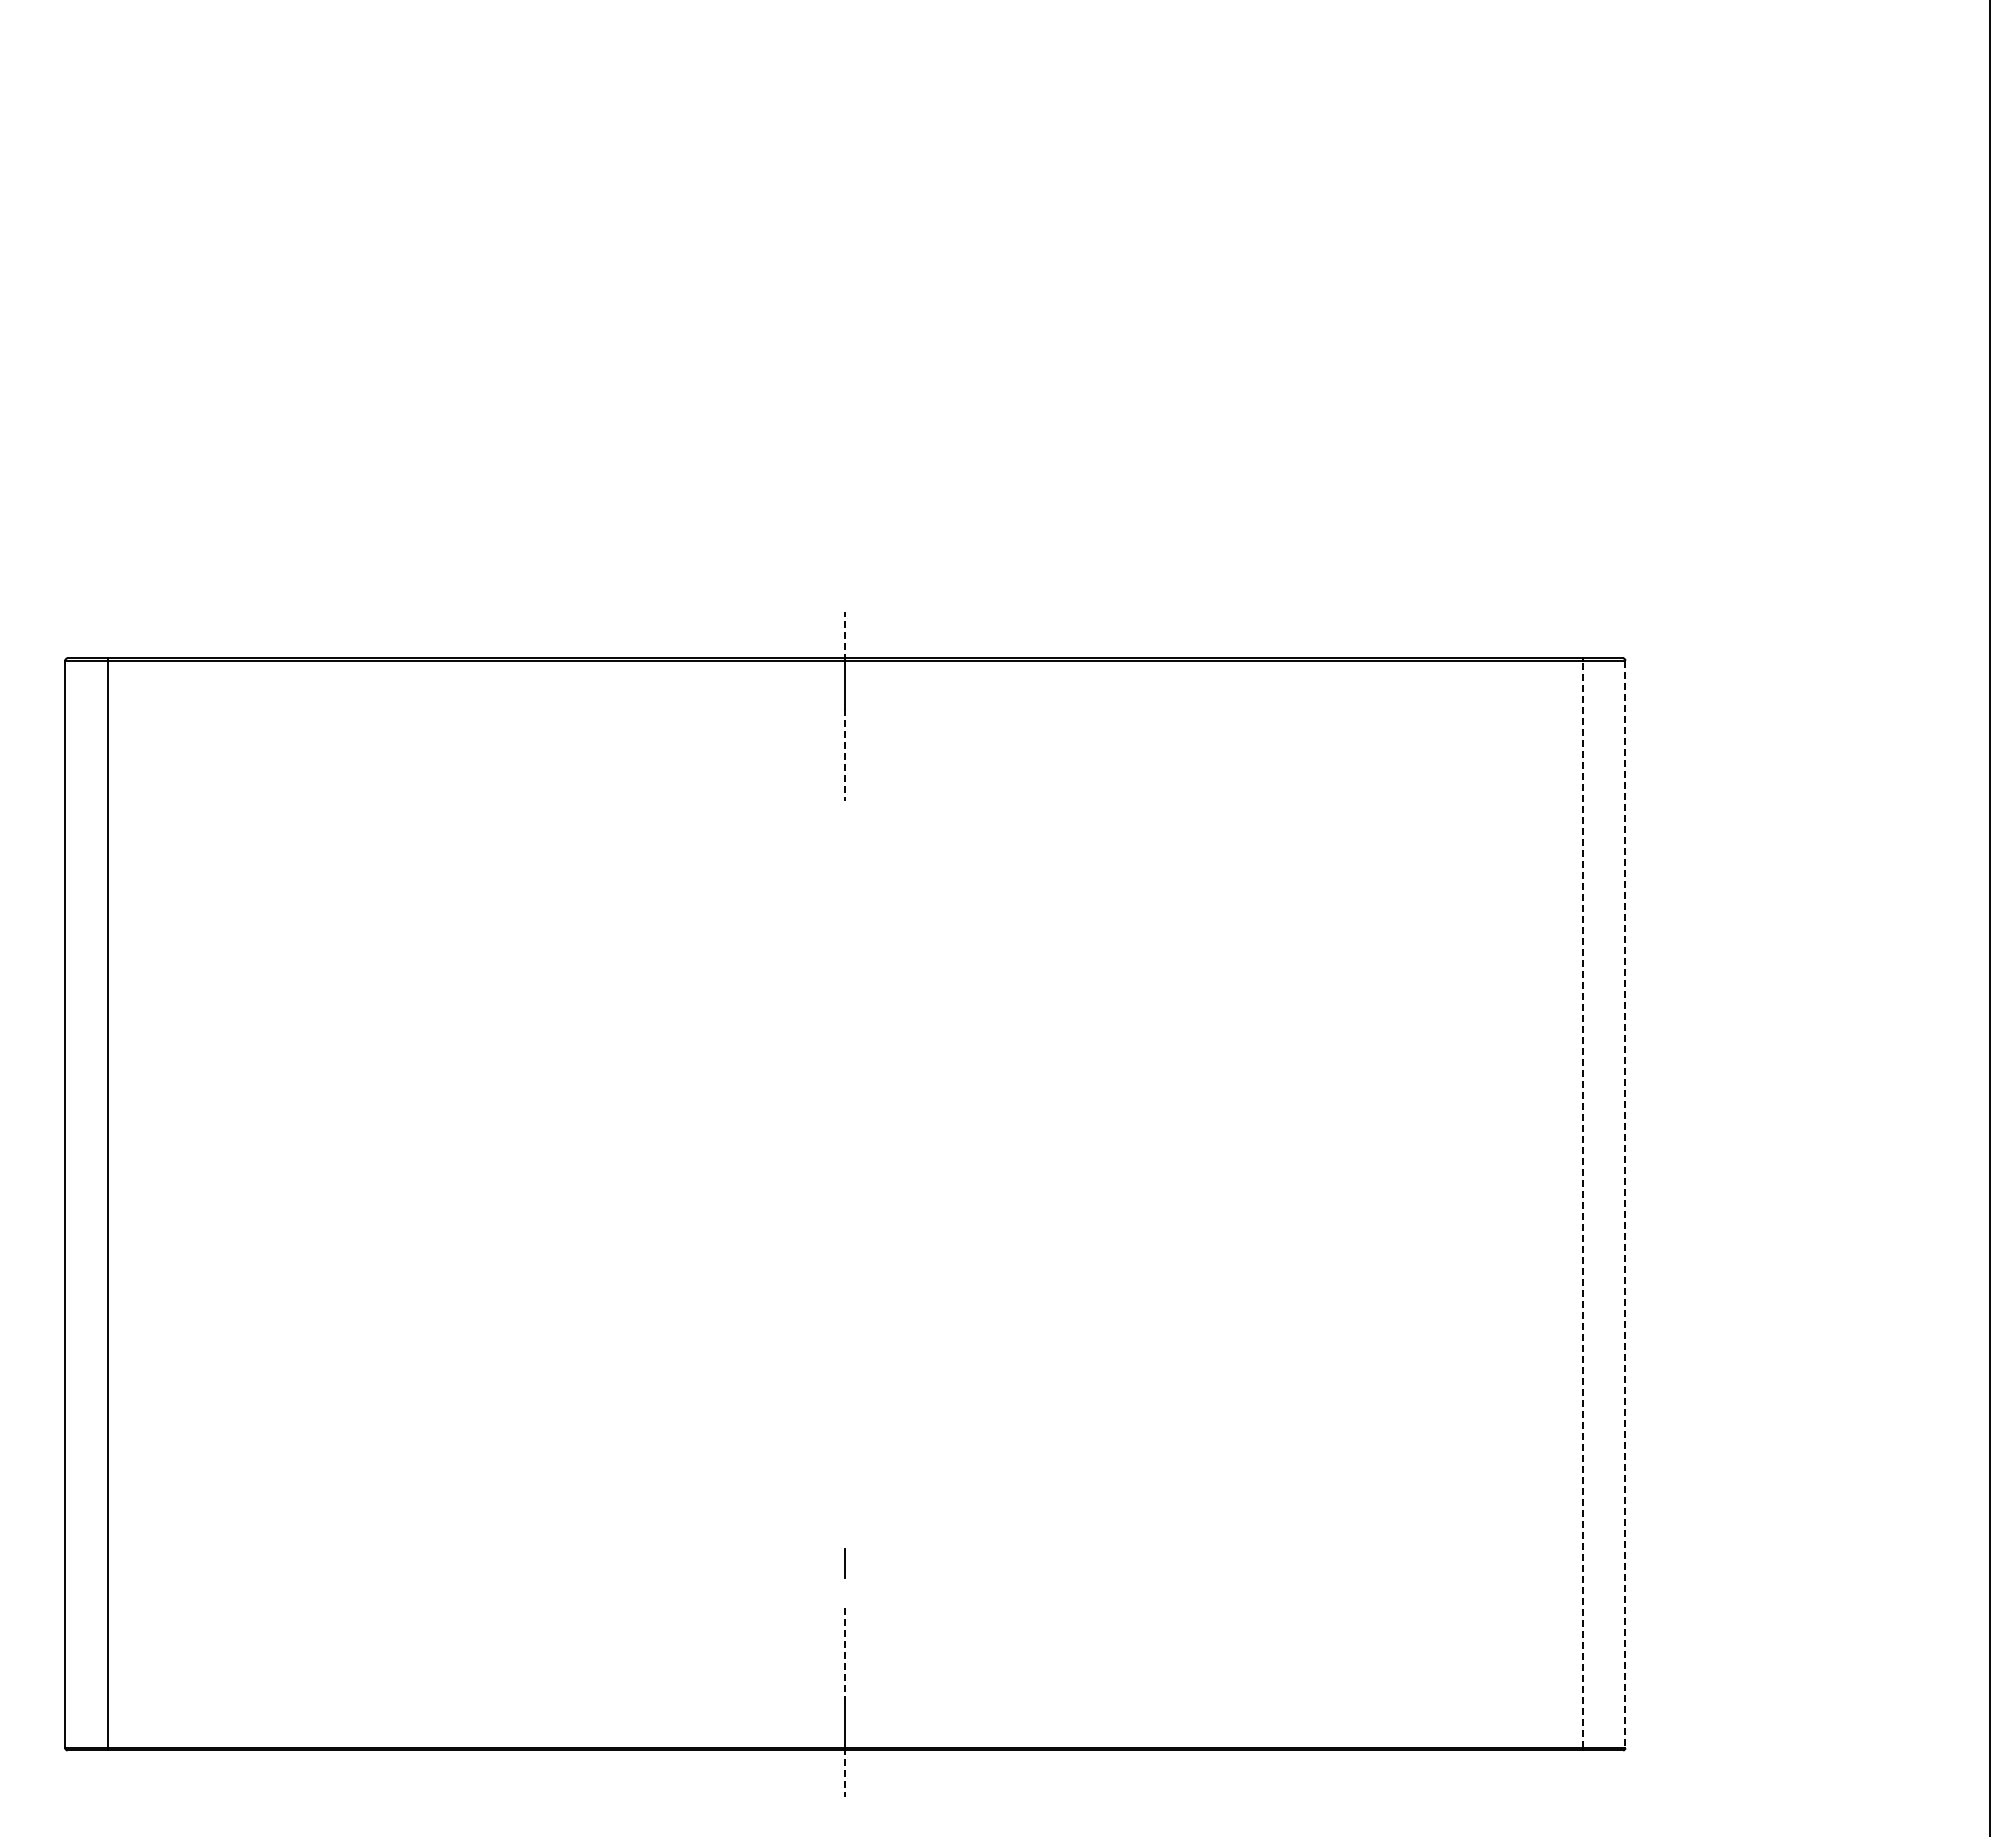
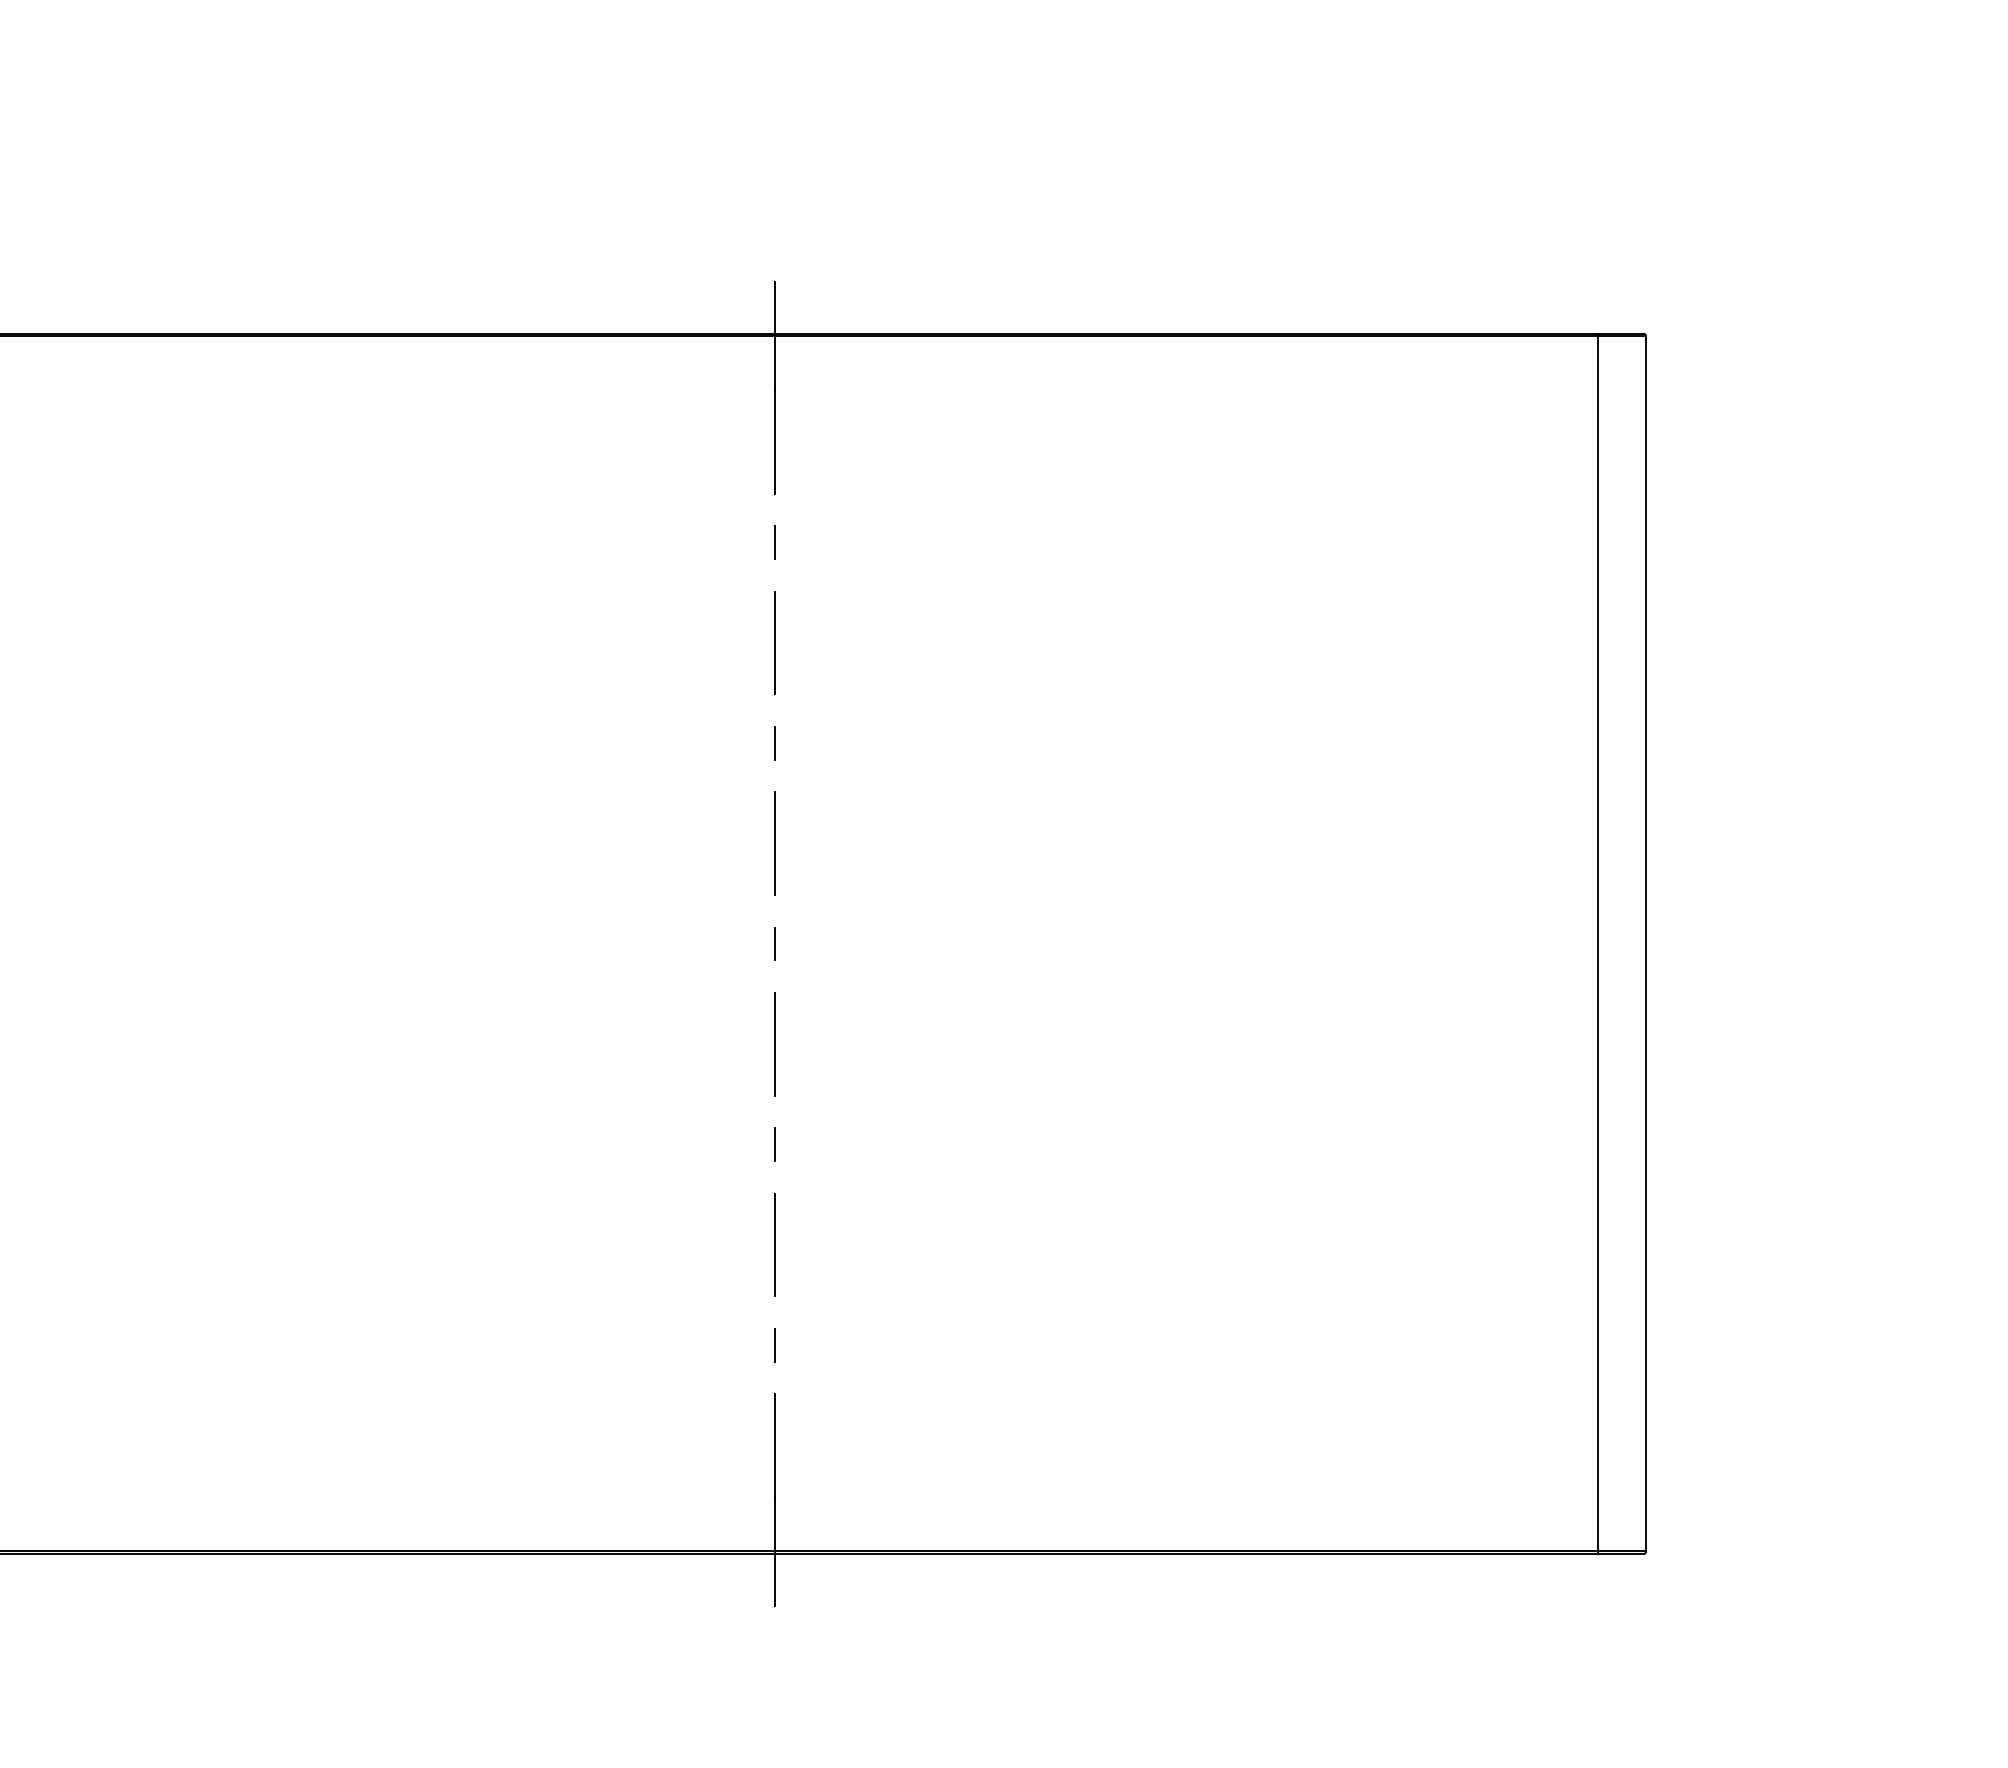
line: (845, 635) -> (774, 308), dashed -> solid
line: (845, 755) -> (774, 442), dashed -> solid
line: (845, 844) -> (774, 541), added
line: (845, 934) -> (774, 642), added
line: (845, 1024) -> (774, 742), added
line: (845, 1114) -> (774, 843), added
line: (845, 1204) -> (774, 943), added
line: (1582, 1204) -> (1598, 943), dashed -> solid
line: (1625, 1204) -> (1646, 943), dashed -> solid
line: (845, 1294) -> (774, 1044), added
line: (845, 1383) -> (774, 1143), added
line: (845, 1473) -> (774, 1244), added
line: (845, 1653) -> (774, 1445), dashed -> solid
line: (845, 1773) -> (774, 1579), dashed -> solid

